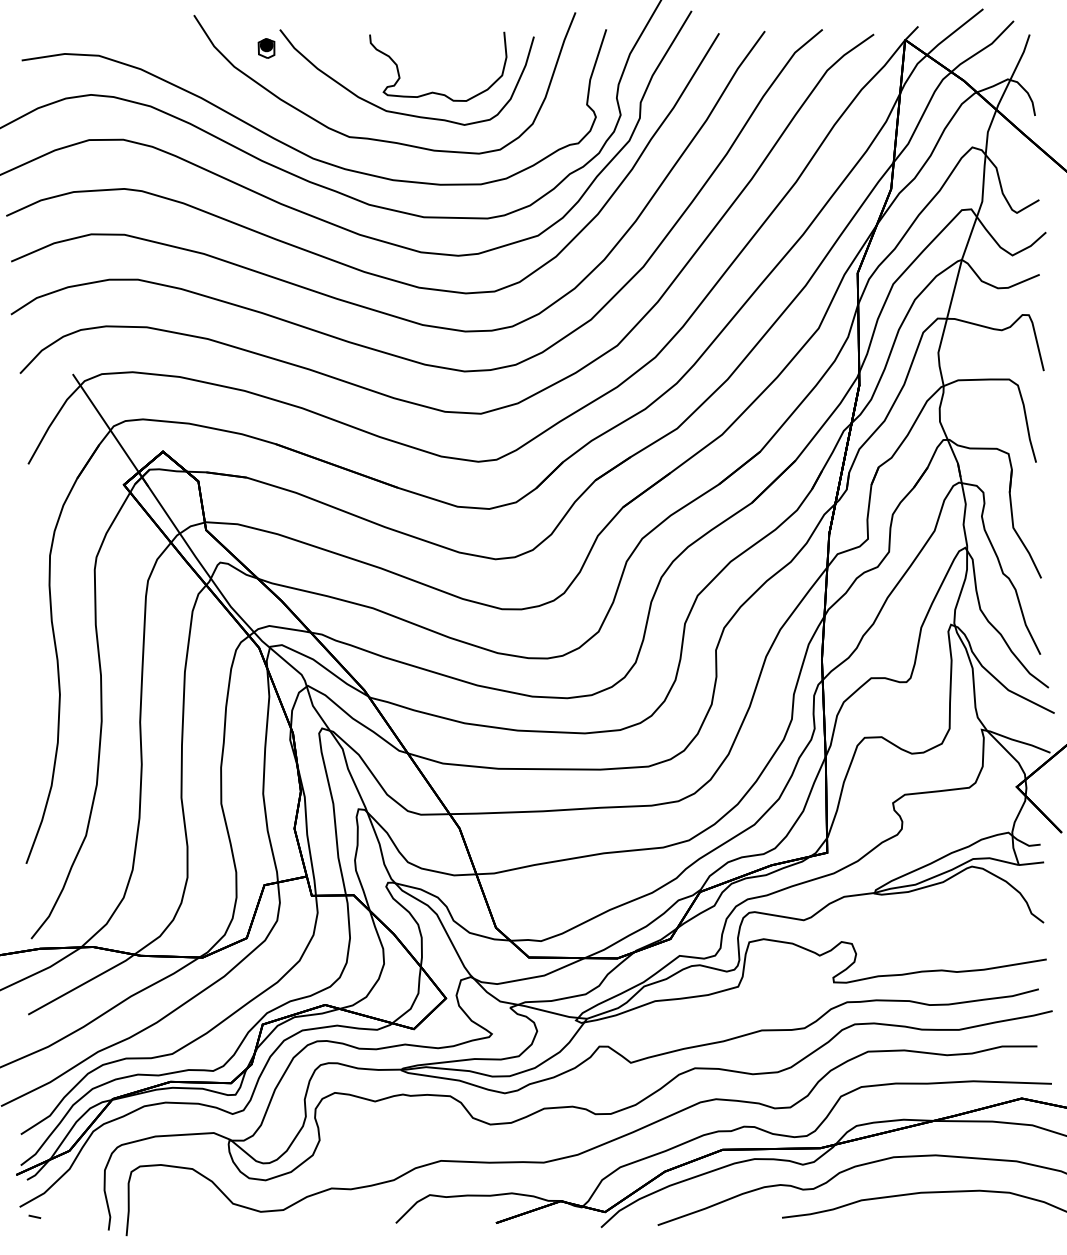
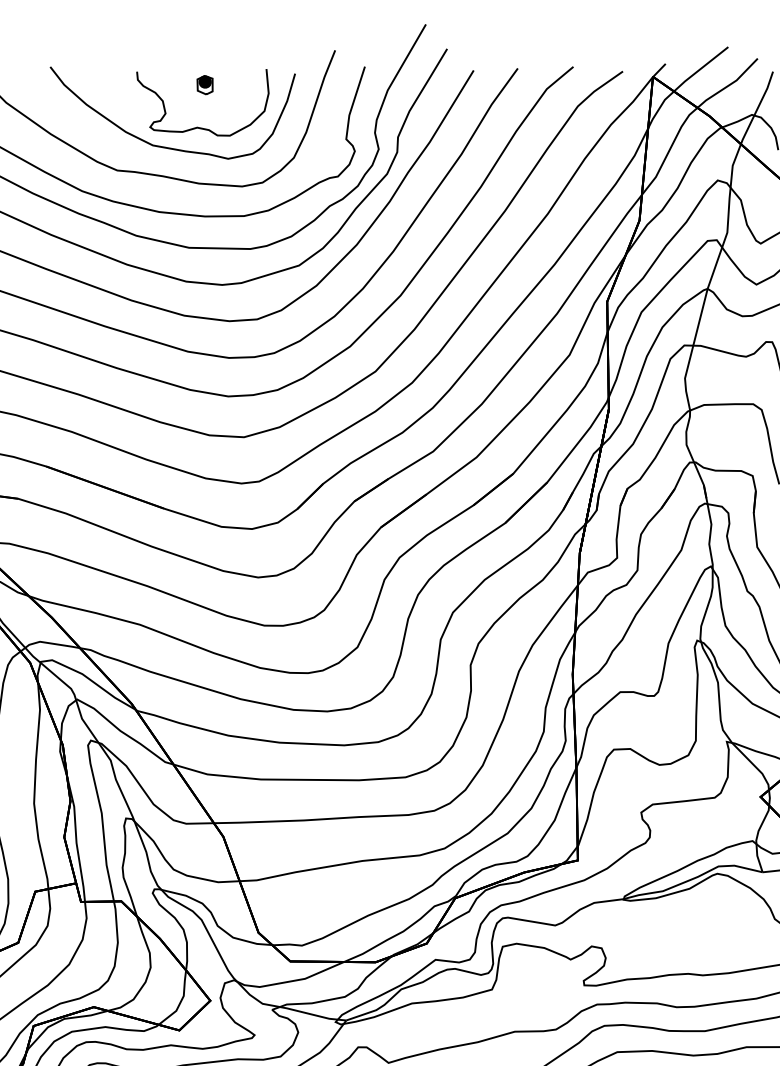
part: (266, 48) -> (205, 85), moved

